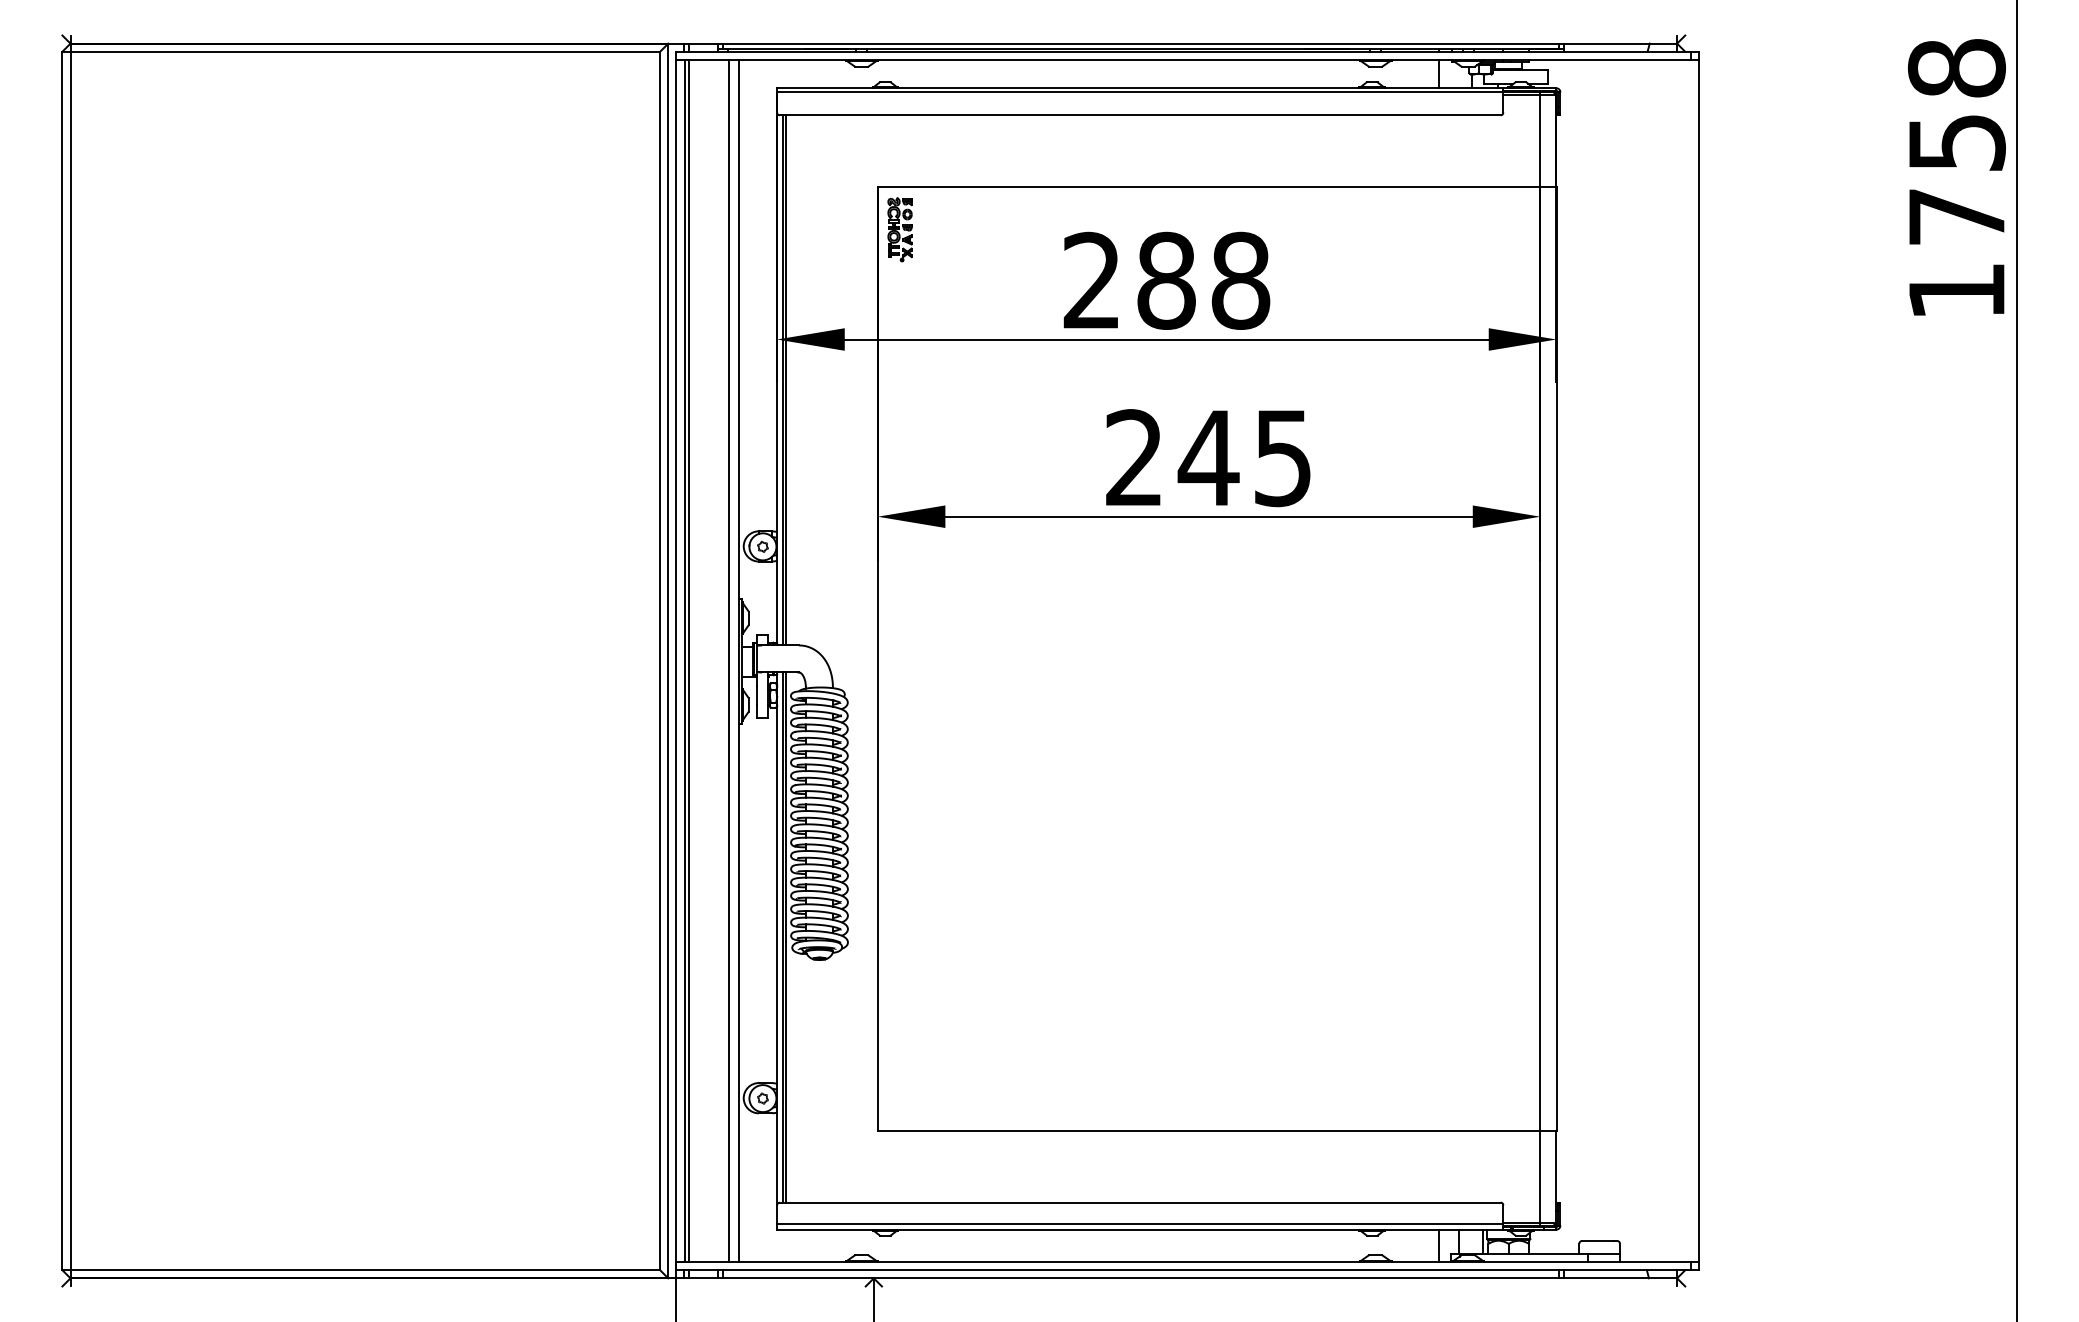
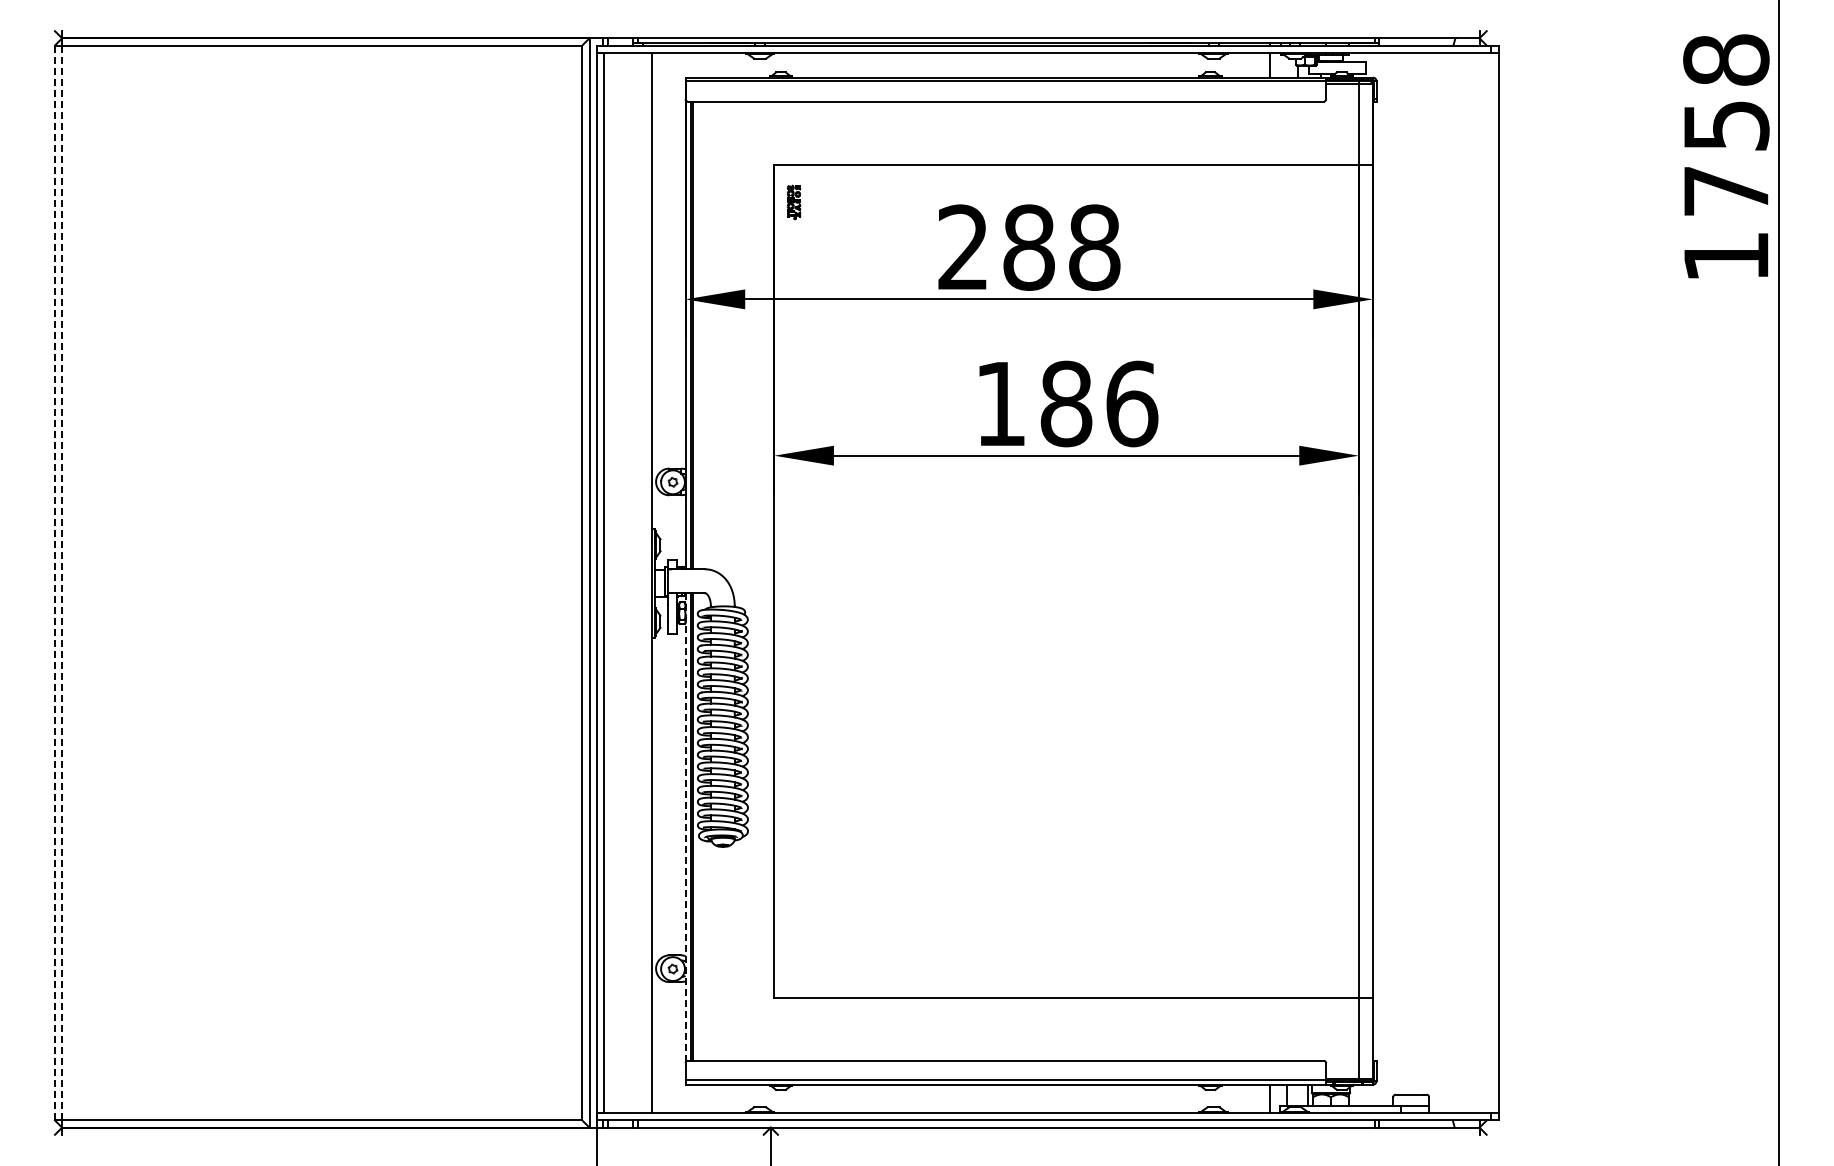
part: (899, 229) -> (793, 202), size x0.6
text: (1208, 457) -> (1066, 403), 245 -> 186
line: (70, 660) -> (62, 582), solid -> dashed
line: (688, 660) -> (607, 582), removed
line: (729, 660) -> (643, 582), removed
line: (62, 661) -> (55, 583), solid -> dashed
line: (777, 939) -> (685, 828), solid -> dashed

